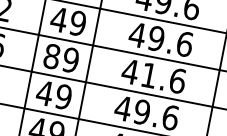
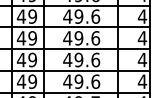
text: (51, 56) -> (21, 38), 89 -> 49
text: (148, 75) -> (78, 38), 41.6 -> 49.6

